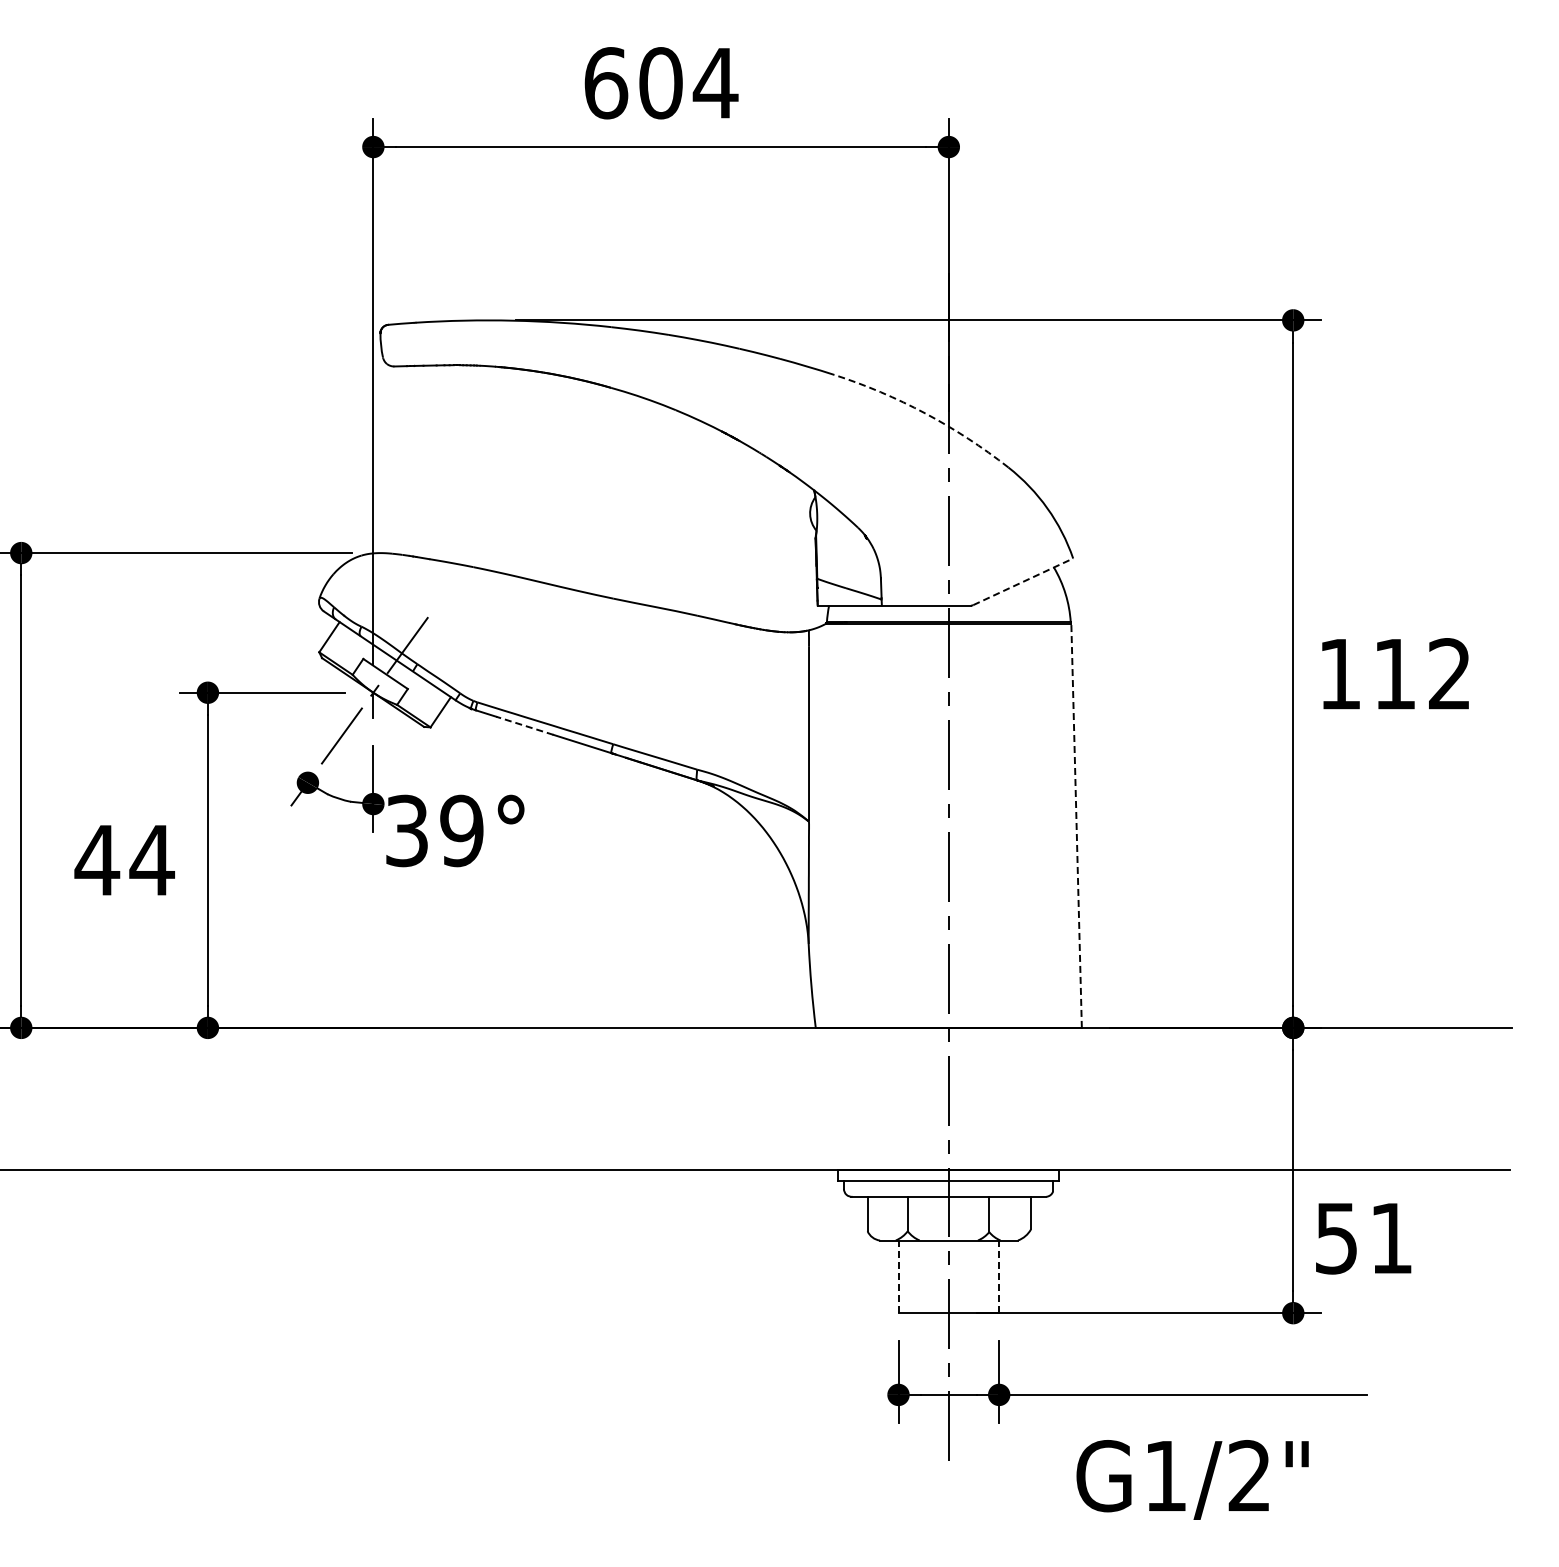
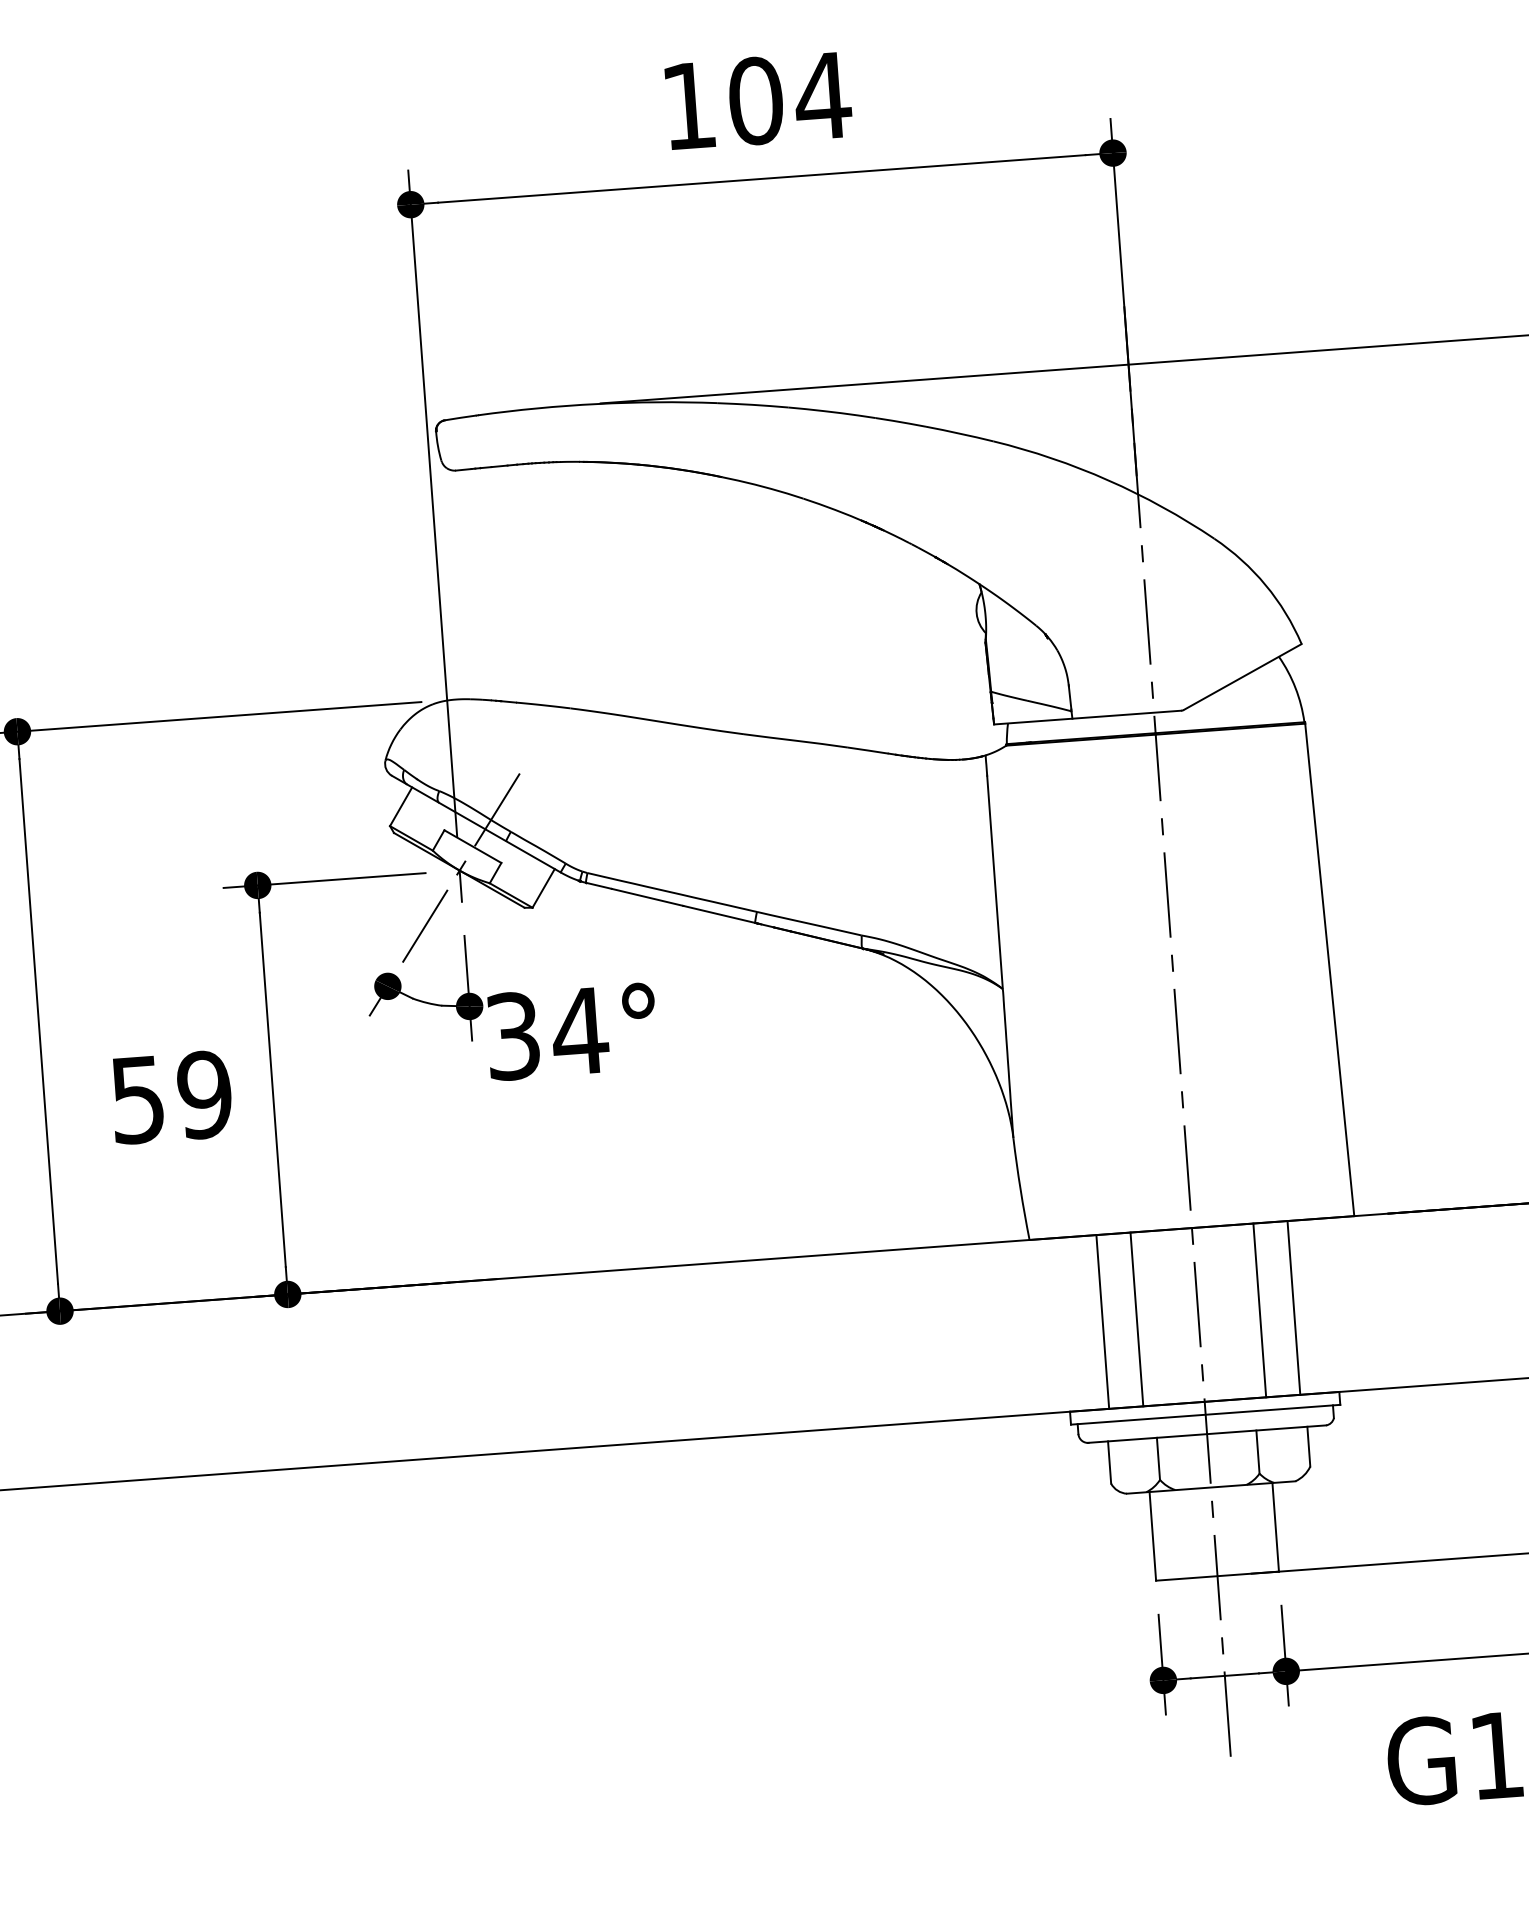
text: (606, 83) -> (689, 106), 604 -> 104
arc: (925, 413) -> (1108, 480), dashed -> solid
line: (1023, 581) -> (1243, 676), dashed -> solid
line: (524, 725) -> (647, 897), dashed -> solid
line: (1076, 825) -> (1329, 969), dashed -> solid
text: (461, 830) -> (579, 1030), 39° -> 34°
text: (124, 860) -> (170, 1097), 44 -> 59
line: (870, 1098) -> (1102, 1321), added
line: (898, 1098) -> (1136, 1318), added
line: (999, 1098) -> (1260, 1309), added
line: (1027, 1098) -> (1294, 1307), added
line: (898, 1276) -> (1152, 1535), dashed -> solid
line: (999, 1276) -> (1276, 1526), dashed -> solid

